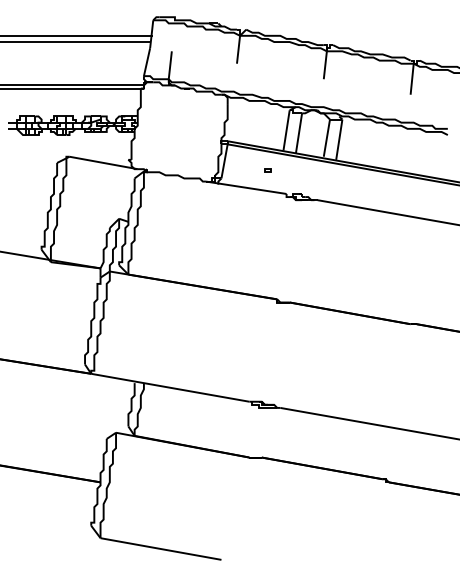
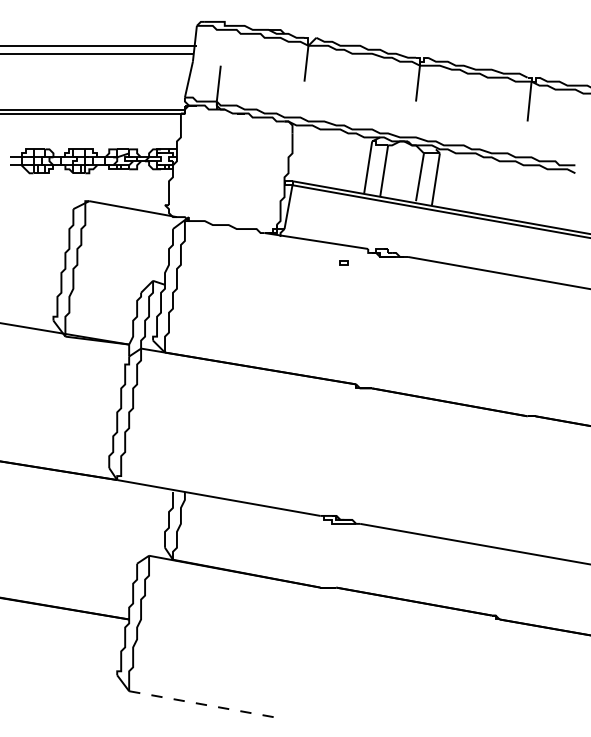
part: (267, 170) -> (343, 262), moved
line: (161, 549) -> (207, 705), solid -> dashed

